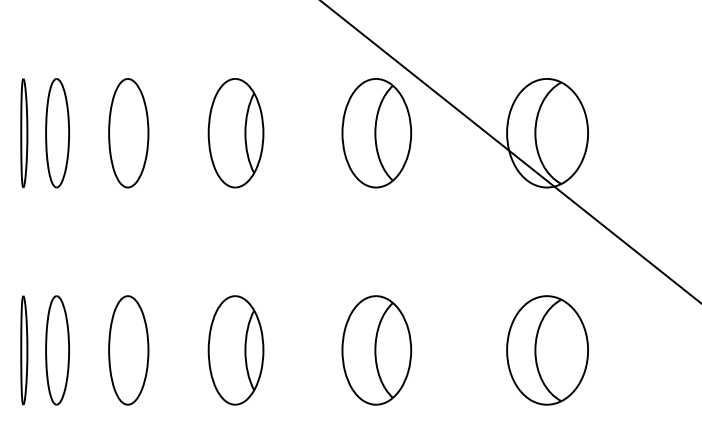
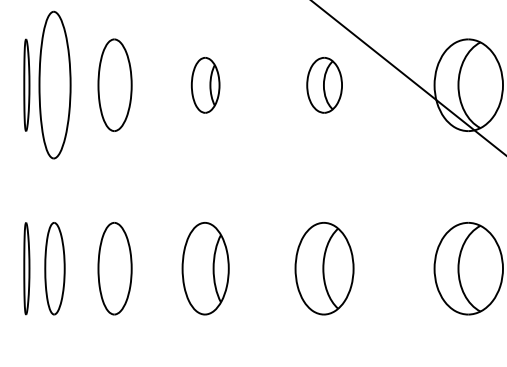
part: (57, 133) -> (54, 85), size x1.6
part: (235, 133) -> (205, 85), size x0.6
part: (376, 133) -> (324, 85), size x0.6

